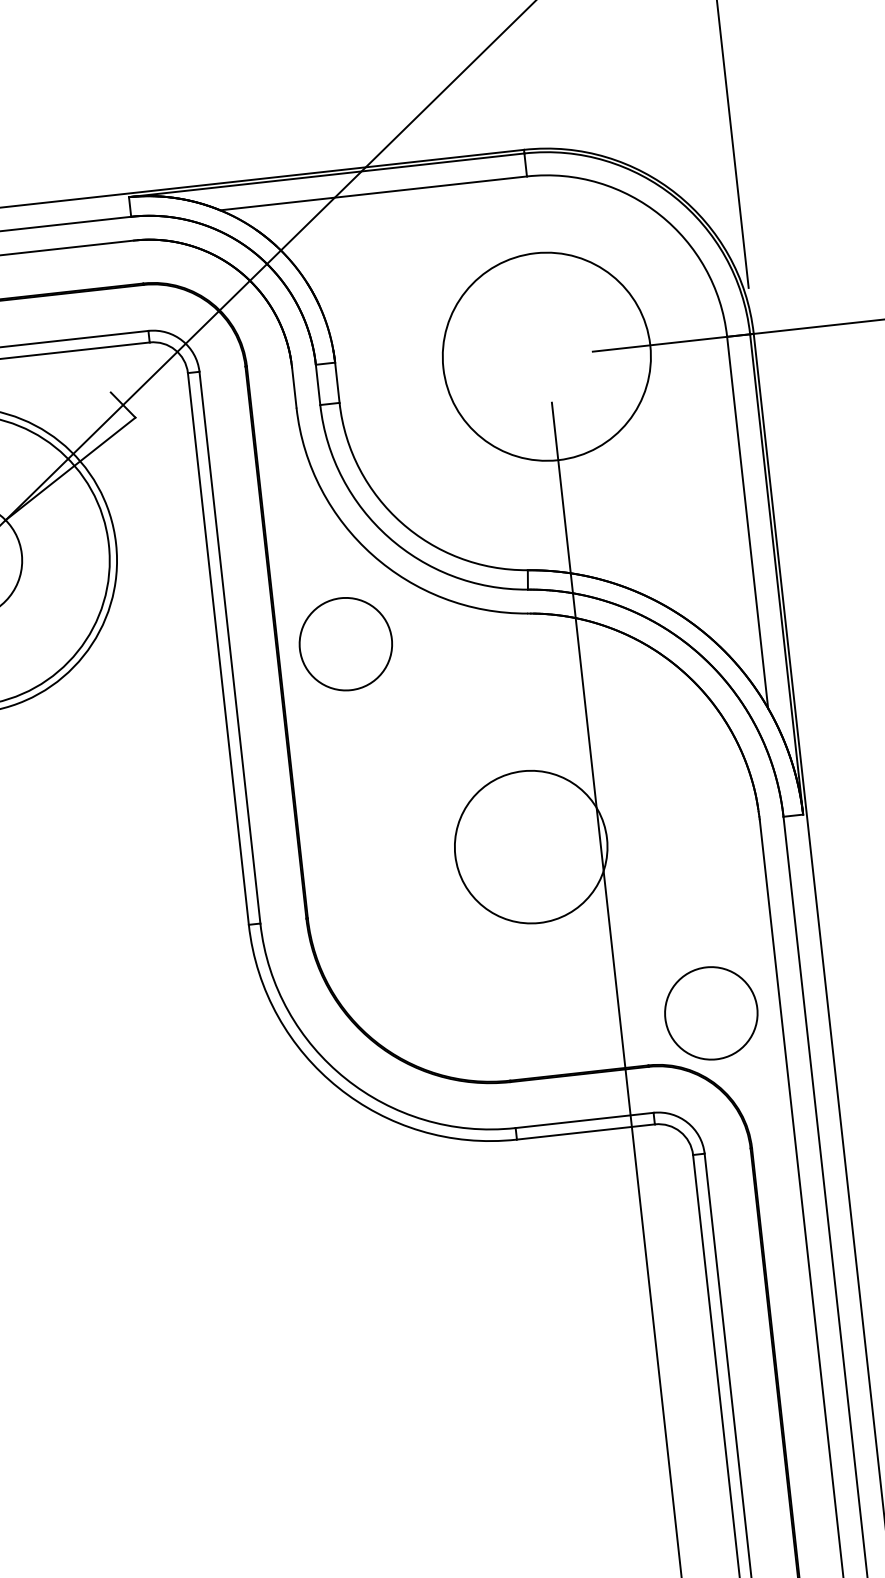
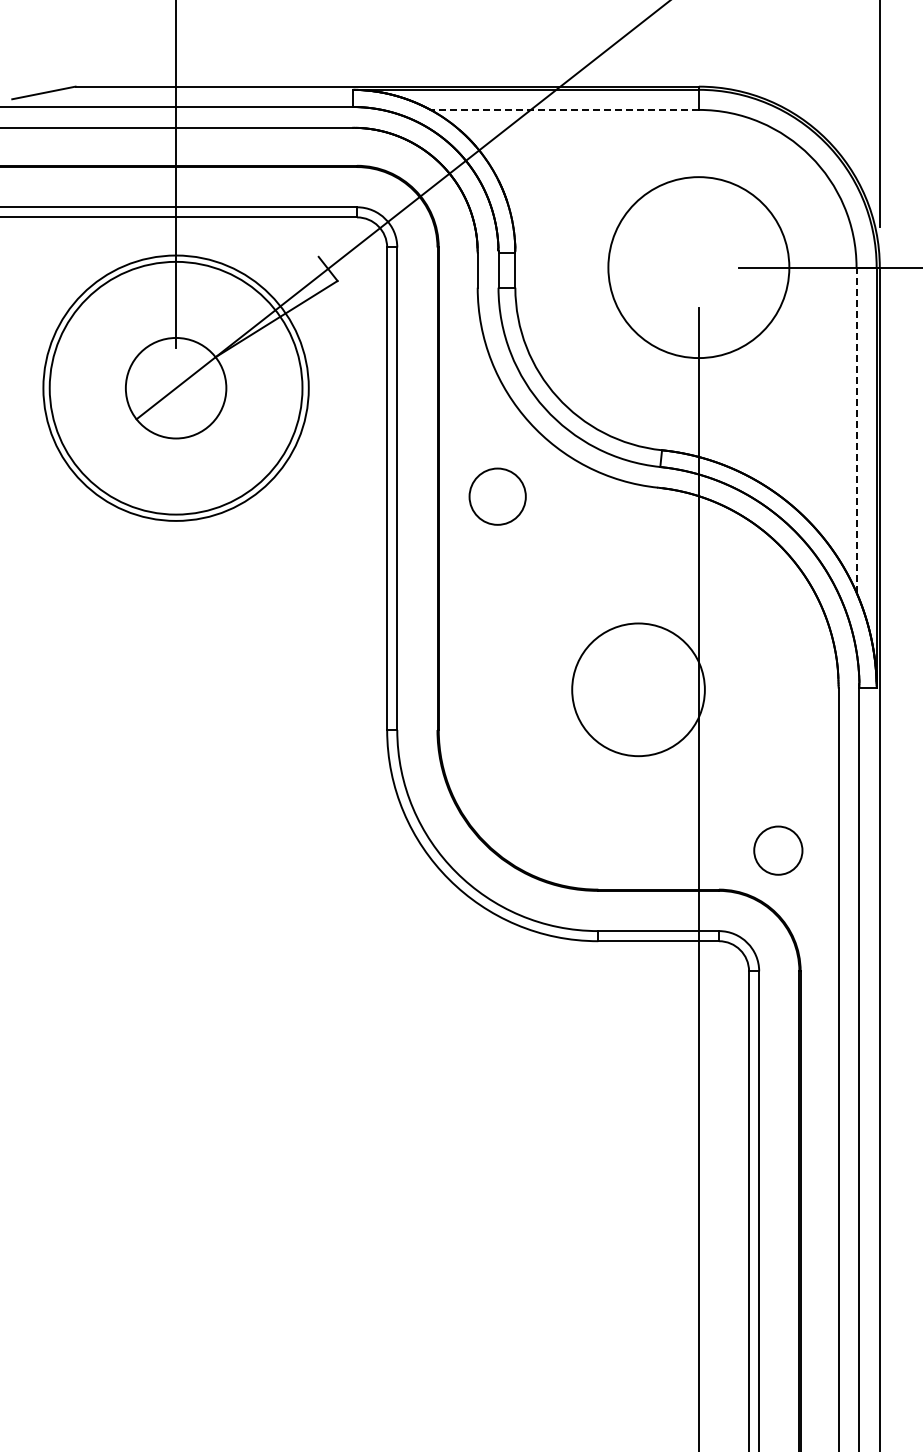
line: (373, 192) -> (564, 109), solid -> dashed
line: (747, 521) -> (856, 429), solid -> dashed
circle: (345, 643) -> (497, 496), size x0.7
circle: (711, 1013) -> (778, 850), size x0.6

